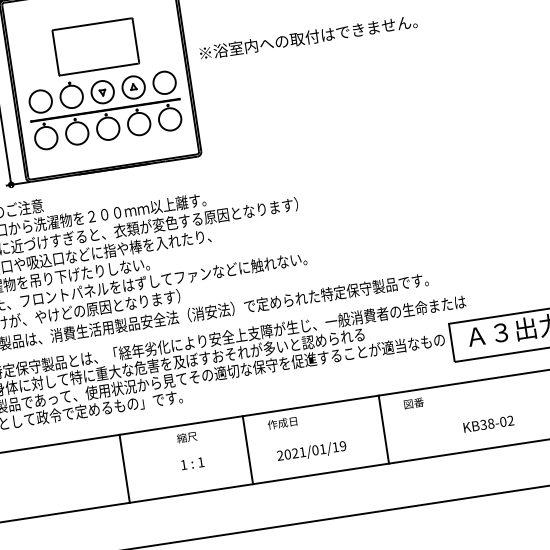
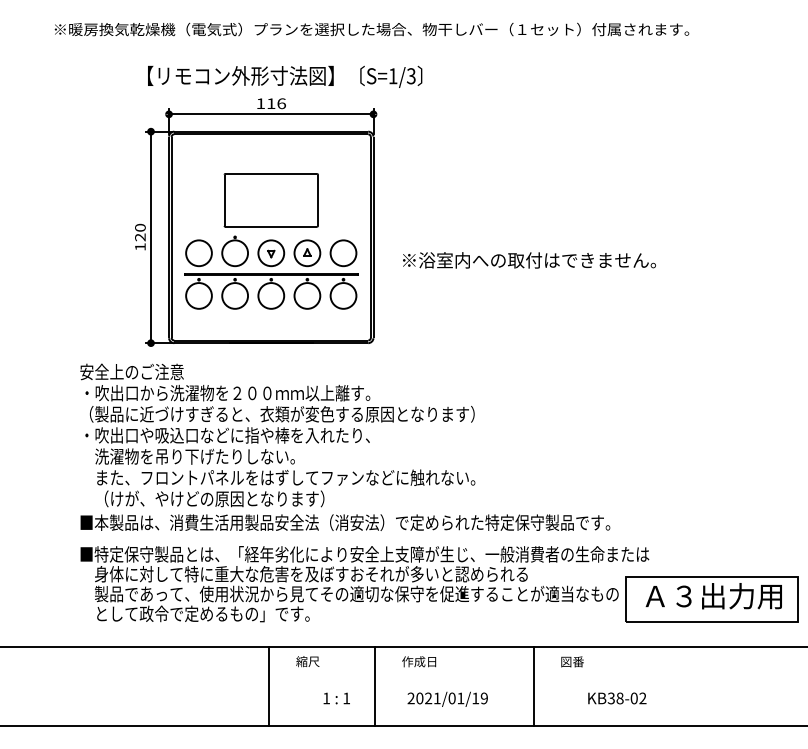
text: (308, 37) -> (529, 260), moved
text: (488, 424) -> (617, 698), moved
text: (192, 463) -> (336, 698), moved
line: (124, 468) -> (269, 686), moved

